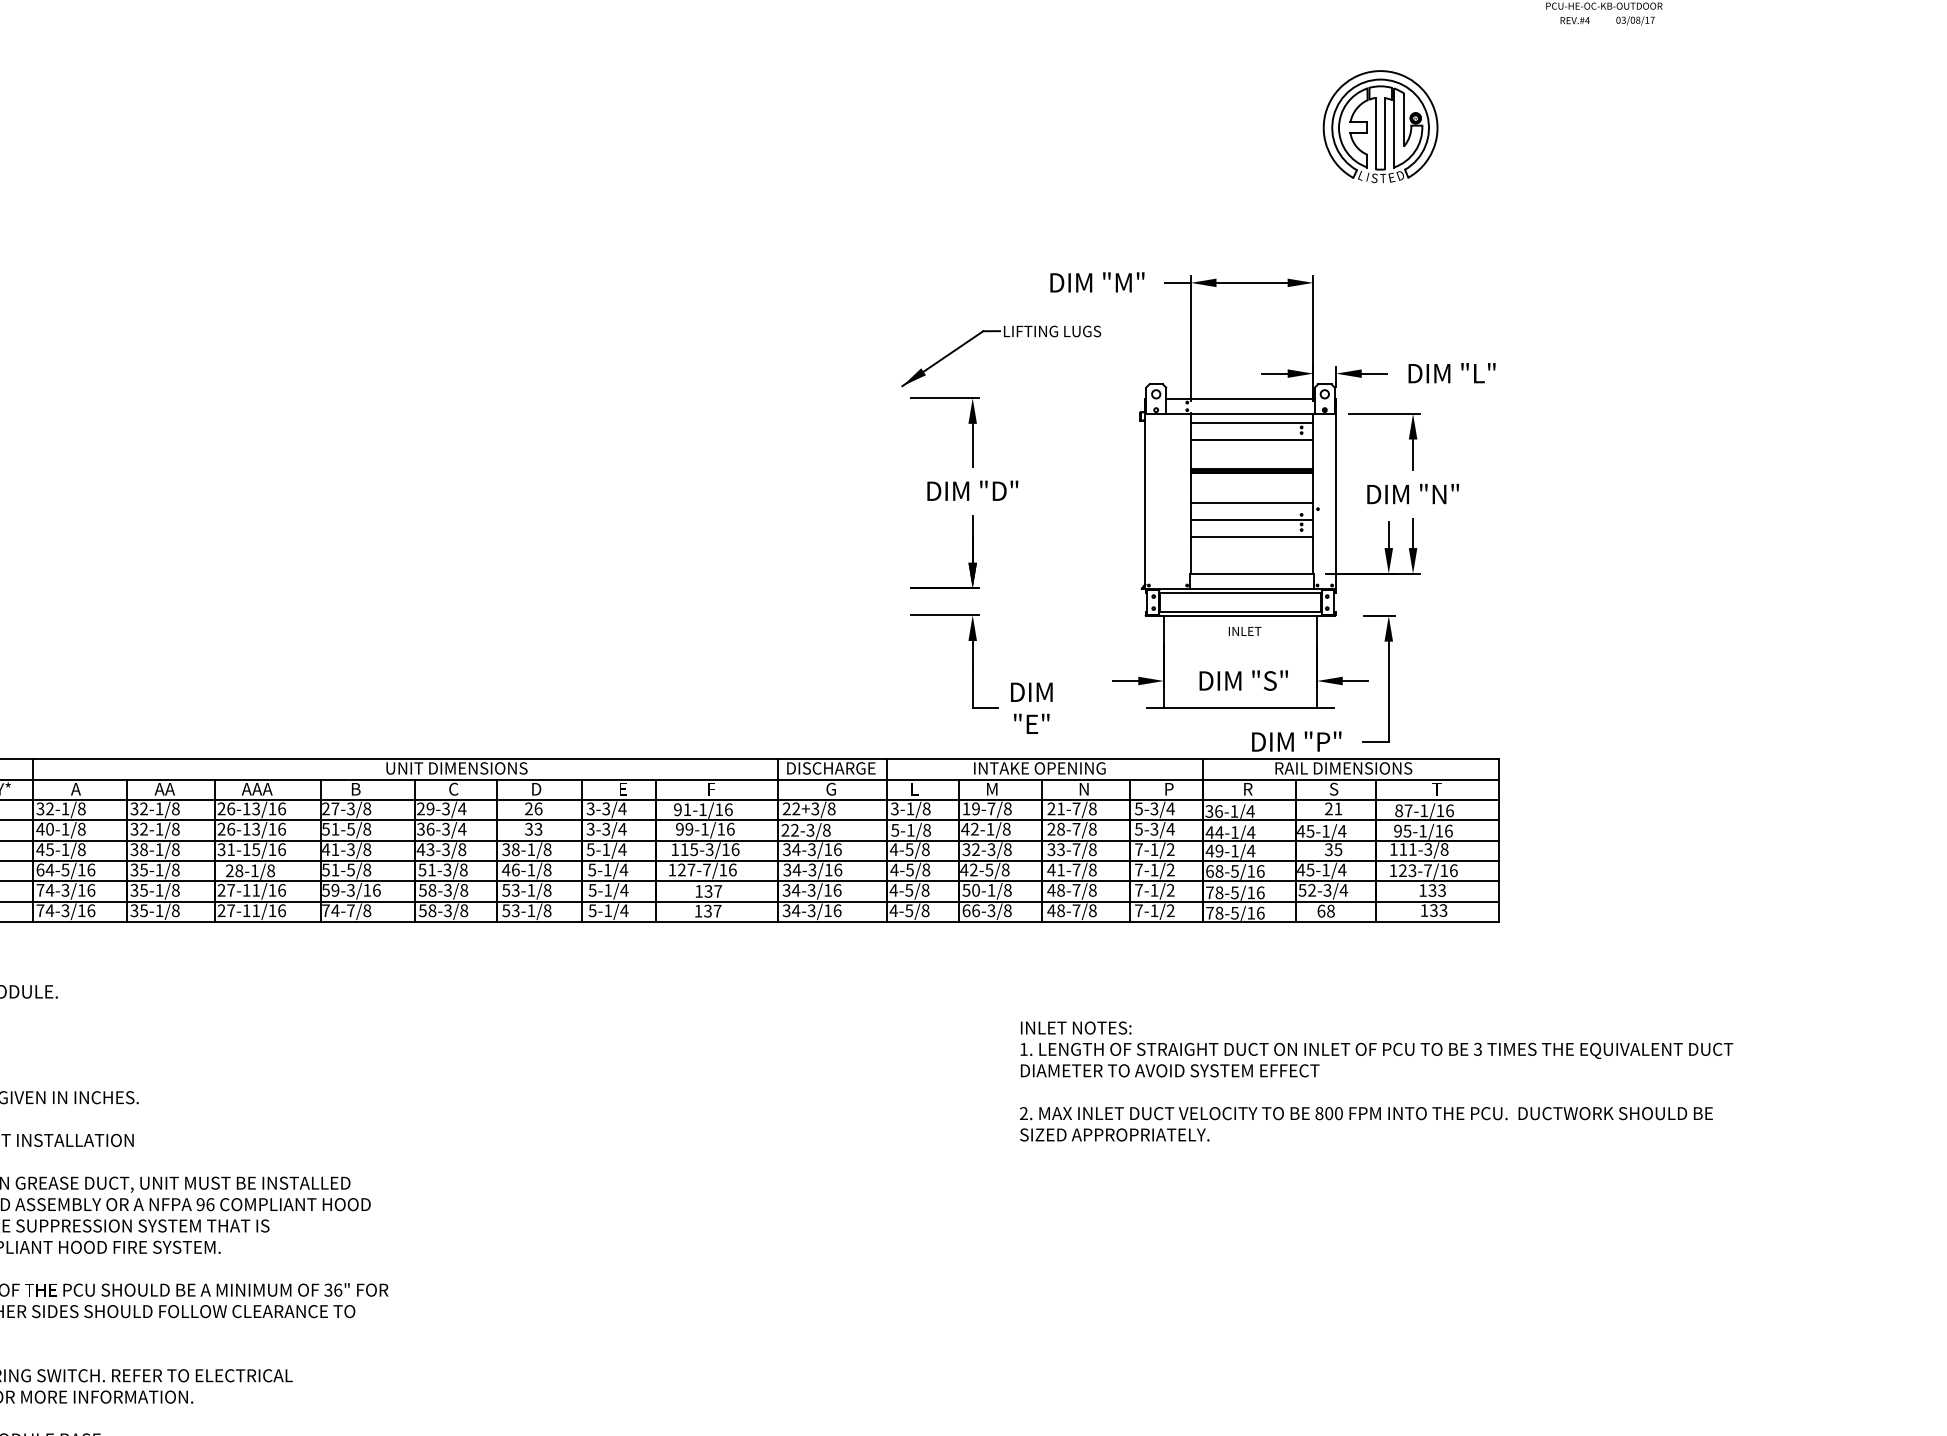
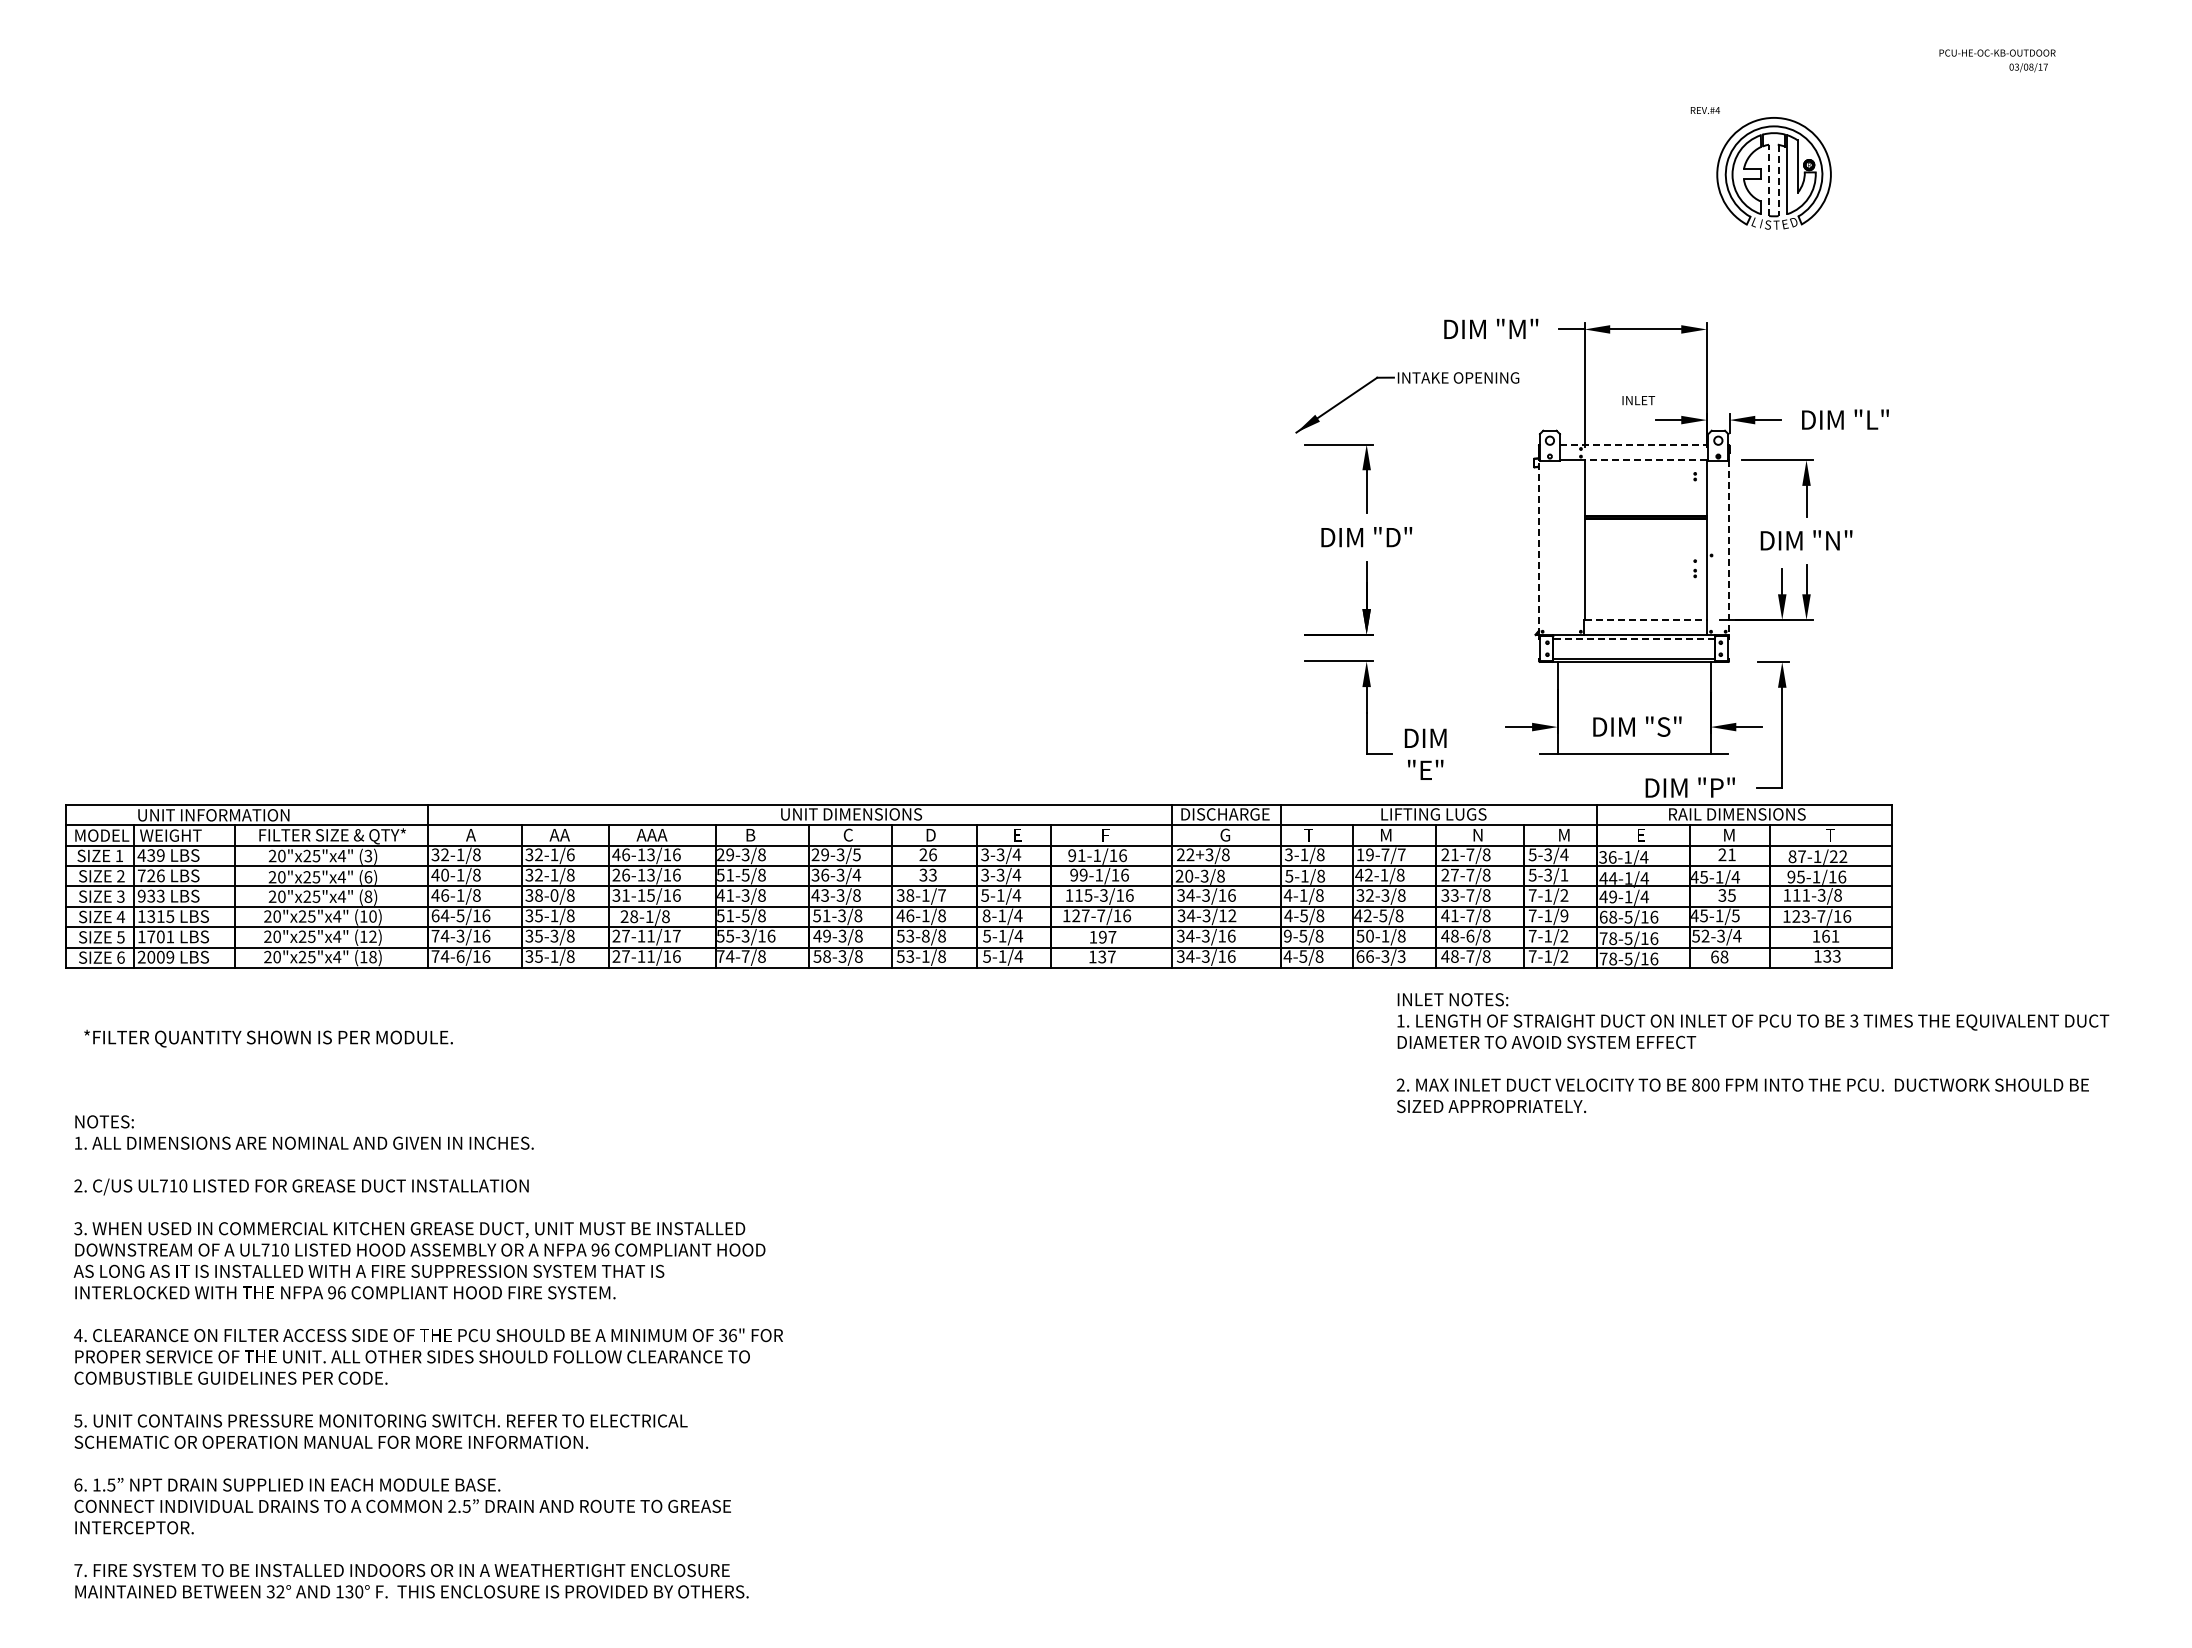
text: (1574, 20) -> (1704, 110), moved
line: (1376, 133) -> (1769, 180), solid -> dashed
line: (1385, 133) -> (1778, 180), solid -> dashed
text: (1065, 331) -> (1459, 377), LIFTING LUGS -> INTAKE OPENING
line: (1240, 399) -> (1634, 445), solid -> dashed
line: (1251, 414) -> (1645, 460), solid -> dashed
line: (1251, 423) -> (1645, 469), removed
line: (1251, 439) -> (1645, 485), removed
line: (1145, 501) -> (1539, 547), solid -> dashed
line: (1335, 501) -> (1729, 547), solid -> dashed
line: (1251, 503) -> (1645, 549), removed
line: (1251, 519) -> (1645, 565), removed
line: (1251, 536) -> (1645, 582), removed
line: (1252, 573) -> (1646, 619), solid -> dashed
line: (1239, 593) -> (1633, 639), solid -> dashed
text: (1244, 631) -> (1638, 400), moved
text: (1039, 768) -> (1433, 814), INTAKE OPENING -> LIFTING LUGS
text: (1334, 788) -> (1728, 834), S -> M
text: (914, 789) -> (1308, 835), L -> T
text: (1170, 789) -> (1564, 835), P -> M
text: (1247, 789) -> (1641, 835), R -> E
text: (175, 808) -> (570, 854), 32-1/8 -> 32-1/6
text: (221, 808) -> (616, 854), 26-13/16 -> 46-13/16
text: (335, 808) -> (730, 854), 27-3/8 -> 29-3/8
text: (461, 808) -> (856, 854), 29-3/4 -> 29-3/5
text: (1007, 808) -> (1401, 854), 19-7/8 -> 19-7/7
text: (1445, 810) -> (1838, 856), 87-1/16 -> 87-1/22
text: (1060, 828) -> (1454, 874), 28-7/8 -> 27-7/8
text: (1170, 828) -> (1564, 874), 5-3/4 -> 5-3/1
text: (795, 830) -> (1189, 876), 22-3/8 -> 20-3/8
text: (50, 849) -> (445, 895), 45-1/8 -> 46-1/8
text: (159, 849) -> (554, 895), 38-1/8 -> 38-0/8
text: (547, 849) -> (941, 895), 38-1/8 -> 38-1/7
text: (909, 849) -> (1303, 895), 4-5/8 -> 4-1/8
text: (592, 869) -> (986, 915), 5-1/4 -> 8-1/4
text: (838, 869) -> (1232, 915), 34-3/16 -> 34-3/12
text: (1341, 869) -> (1735, 915), 45-1/4 -> 45-1/5
text: (1170, 870) -> (1564, 916), 7-1/2 -> 7-1/9
text: (159, 889) -> (554, 935), 35-1/8 -> 35-3/8
text: (281, 889) -> (676, 935), 27-11/16 -> 27-11/17
text: (335, 889) -> (730, 935), 59-3/16 -> 55-3/16
text: (531, 889) -> (925, 935), 53-1/8 -> 53-8/8
text: (893, 889) -> (1287, 935), 4-5/8 -> 9-5/8
text: (1076, 889) -> (1470, 935), 48-7/8 -> 48-6/8
text: (1437, 889) -> (1830, 935), 133 -> 161
text: (426, 890) -> (821, 936), 58-3/8 -> 49-3/8
text: (708, 891) -> (1102, 937), 137 -> 197
text: (65, 910) -> (460, 956), 74-3/16 -> 74-6/16
text: (1007, 910) -> (1401, 956), 66-3/8 -> 66-3/3
text: (1377, 1081) -> (1753, 1053), moved

